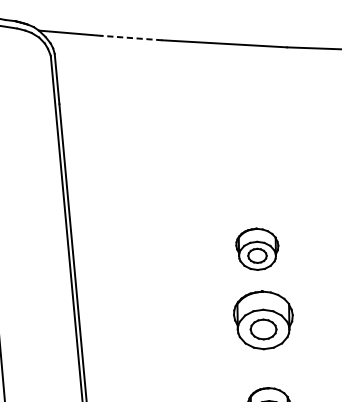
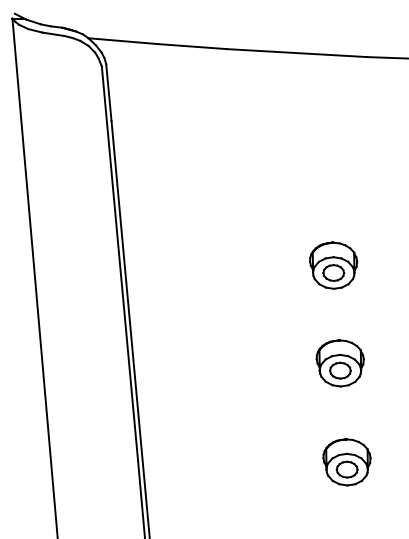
line: (131, 37) -> (192, 46), dashed -> solid
part: (257, 249) -> (333, 265), moved
part: (262, 320) -> (339, 363), size x0.71

